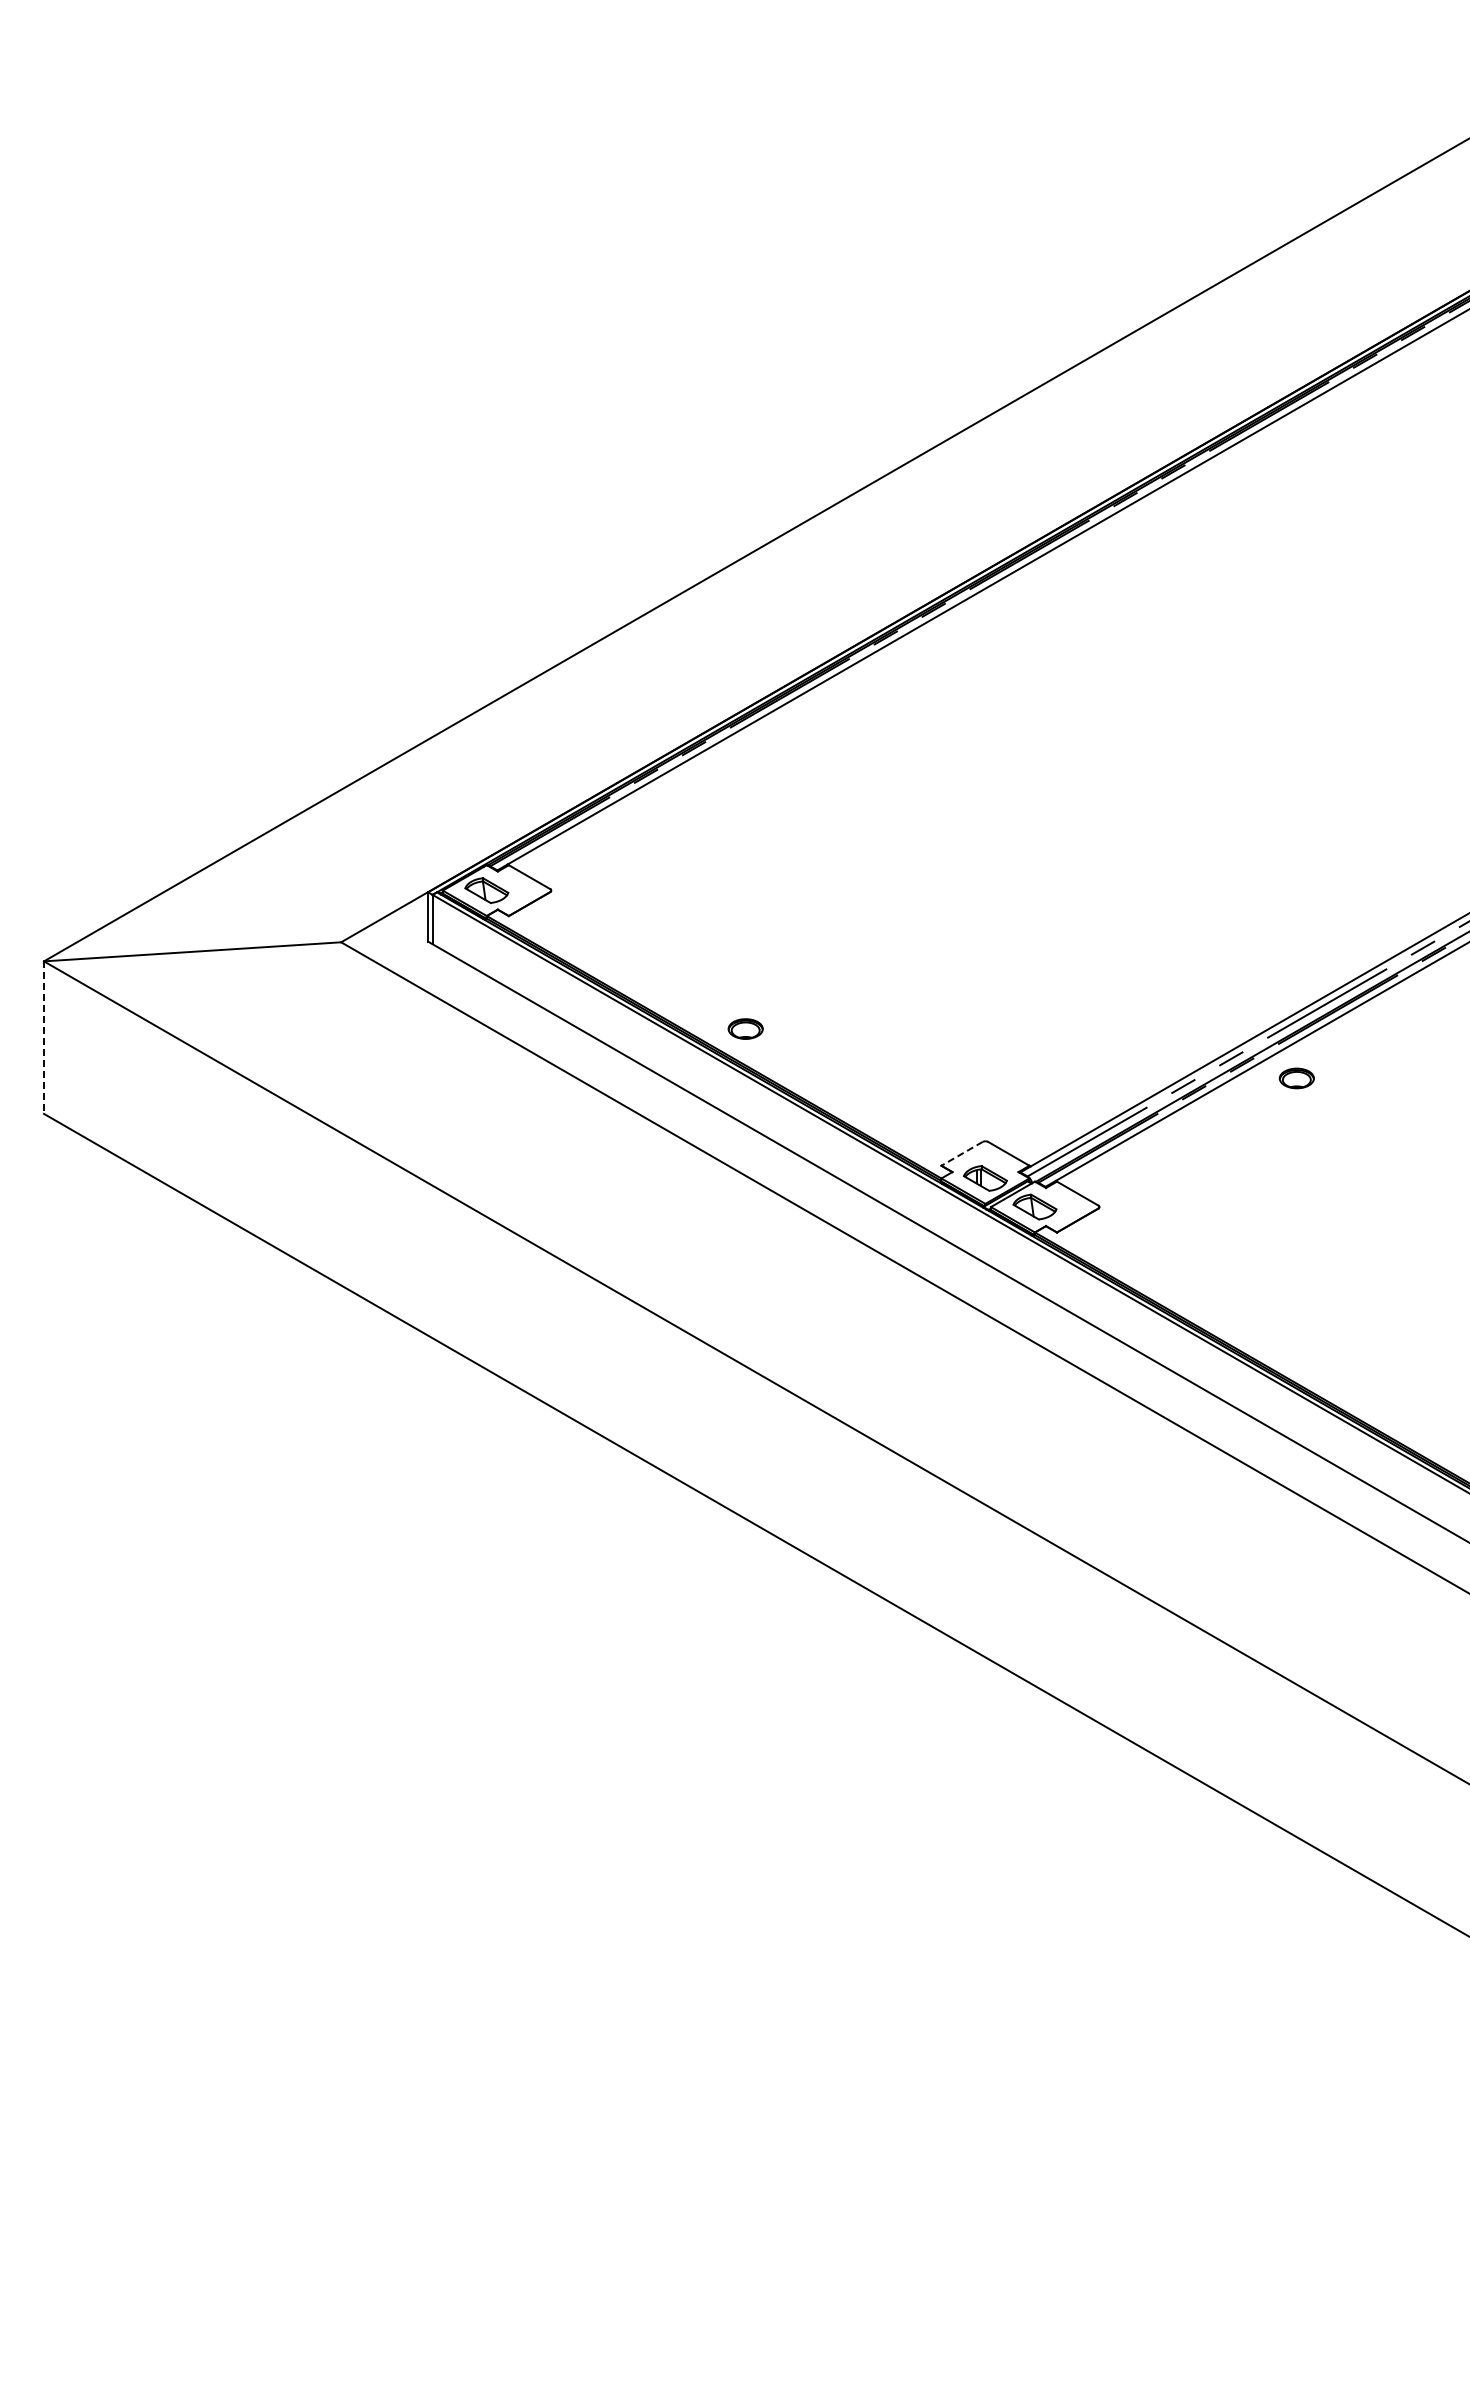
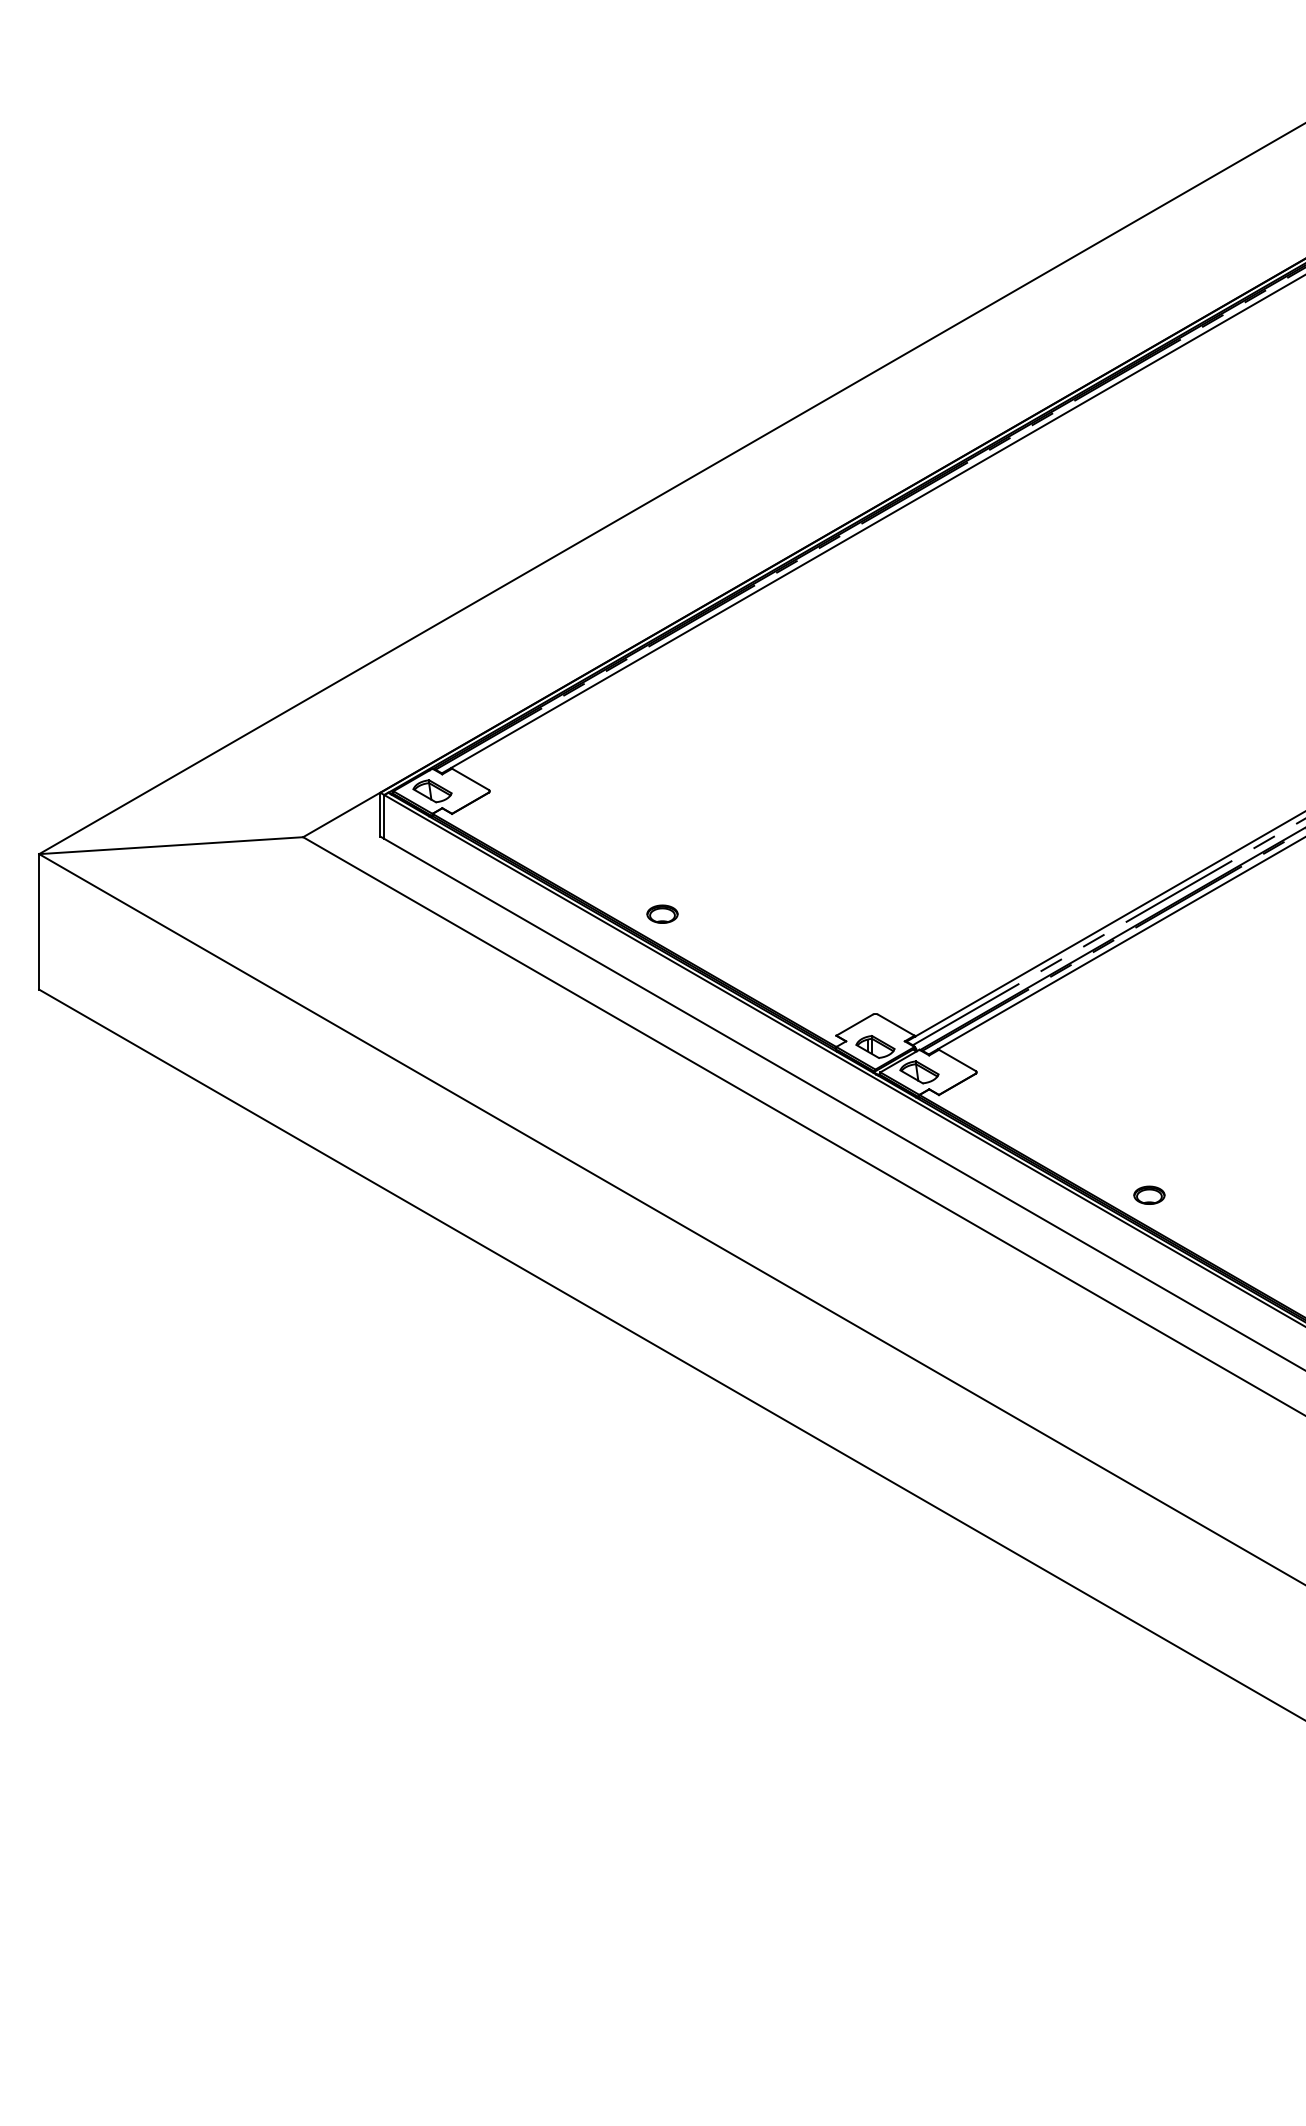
line: (44, 1038) -> (39, 922), dashed -> solid
part: (1296, 1078) -> (1149, 1195), moved
line: (962, 1153) -> (855, 1024), dashed -> solid

